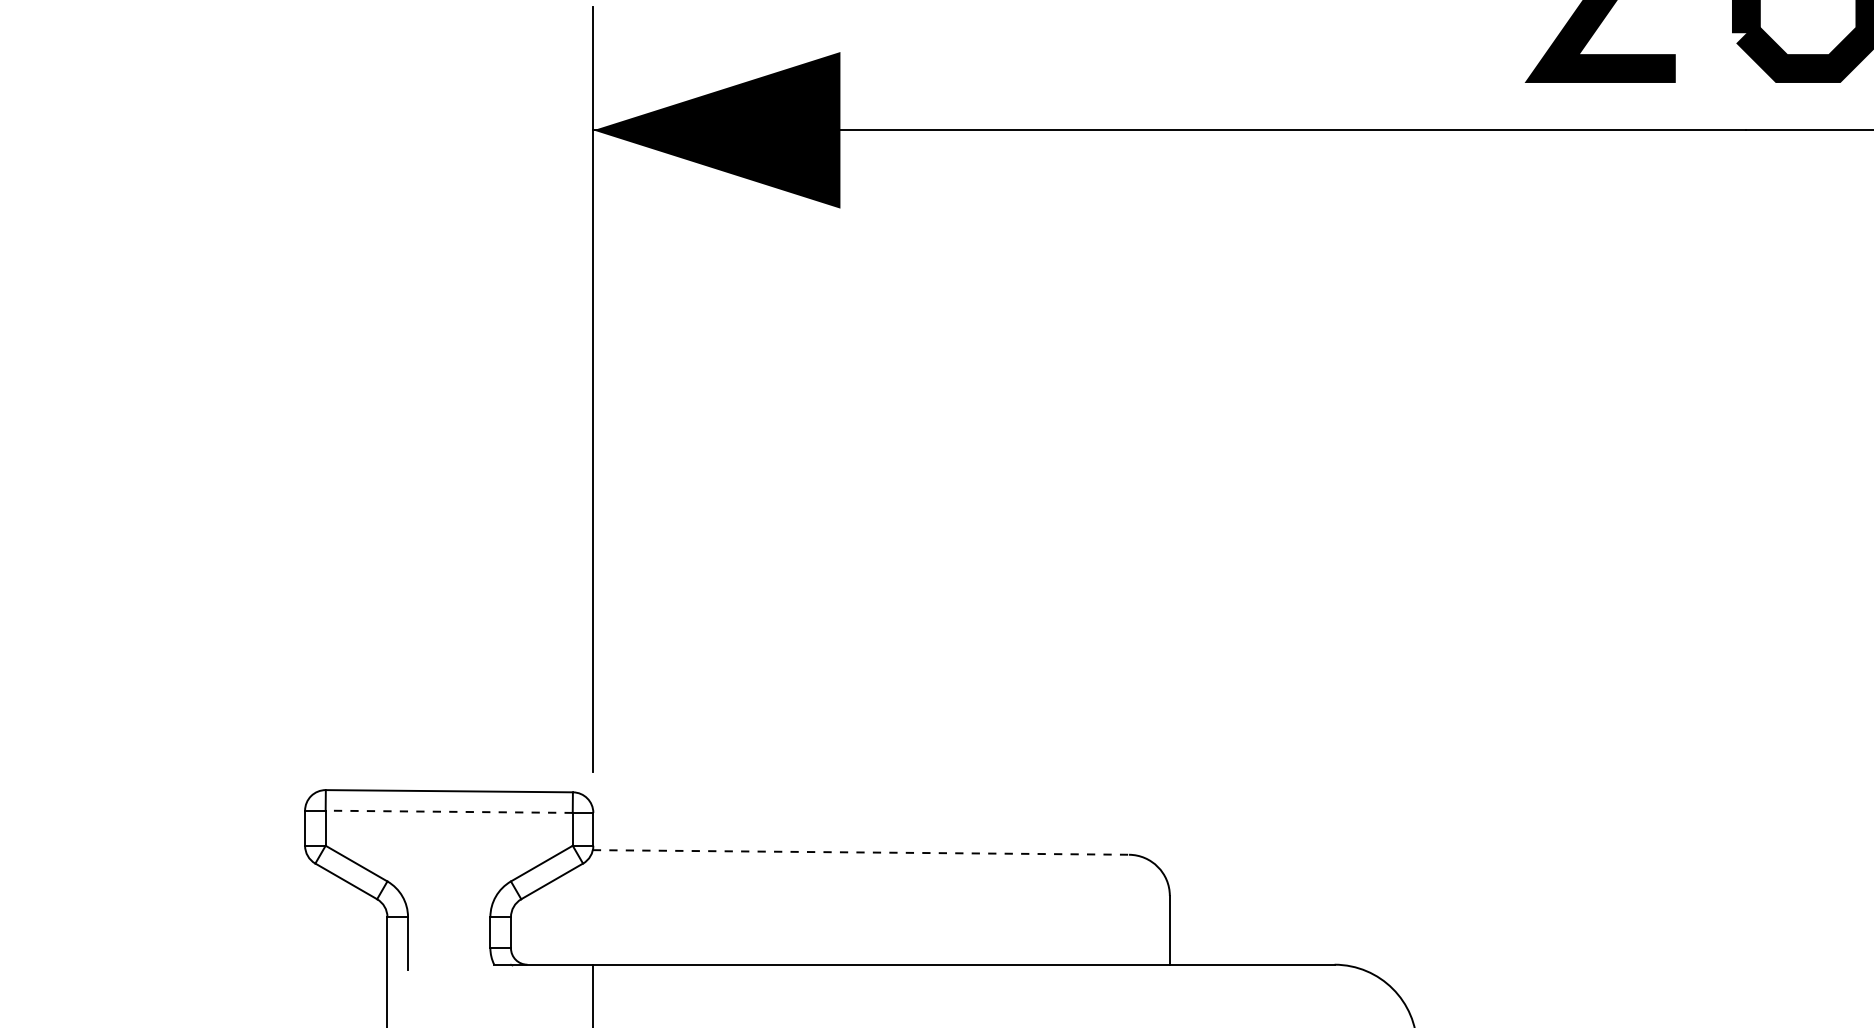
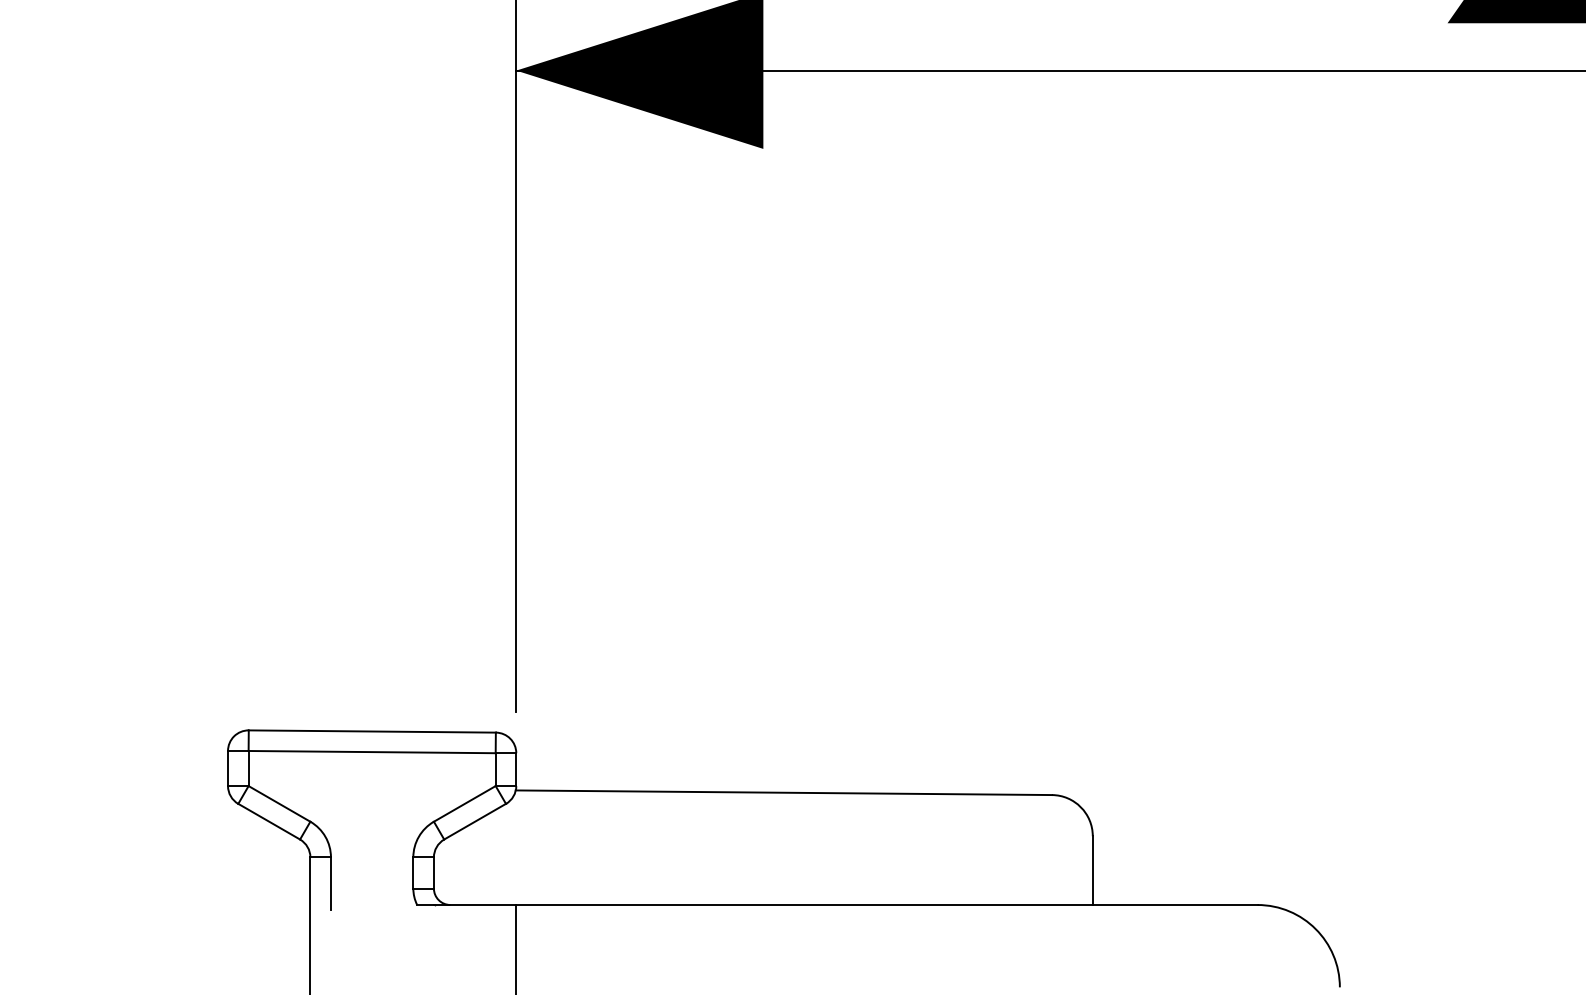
line: (449, 811) -> (372, 751), dashed -> solid
line: (861, 852) -> (784, 792), dashed -> solid

